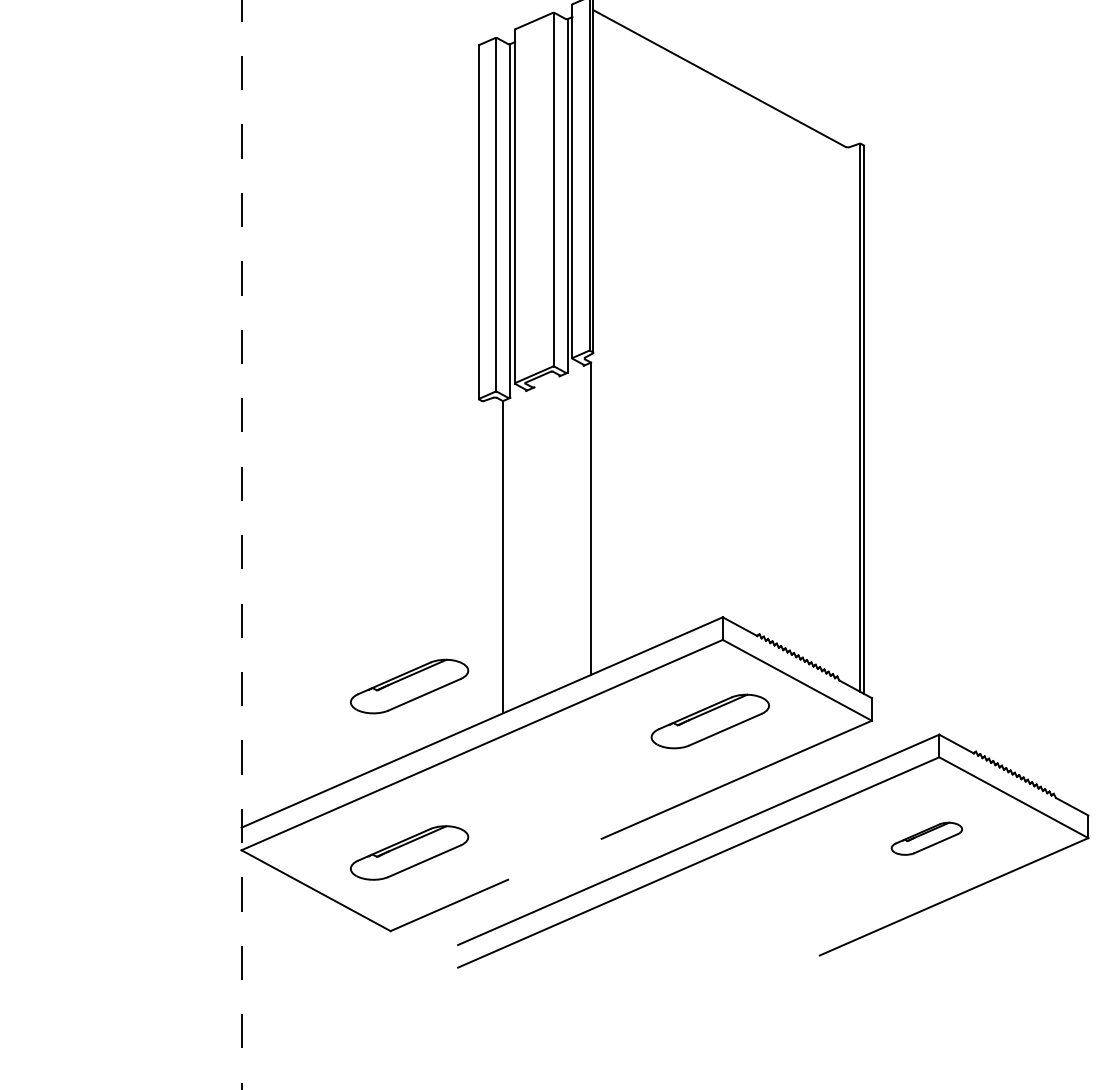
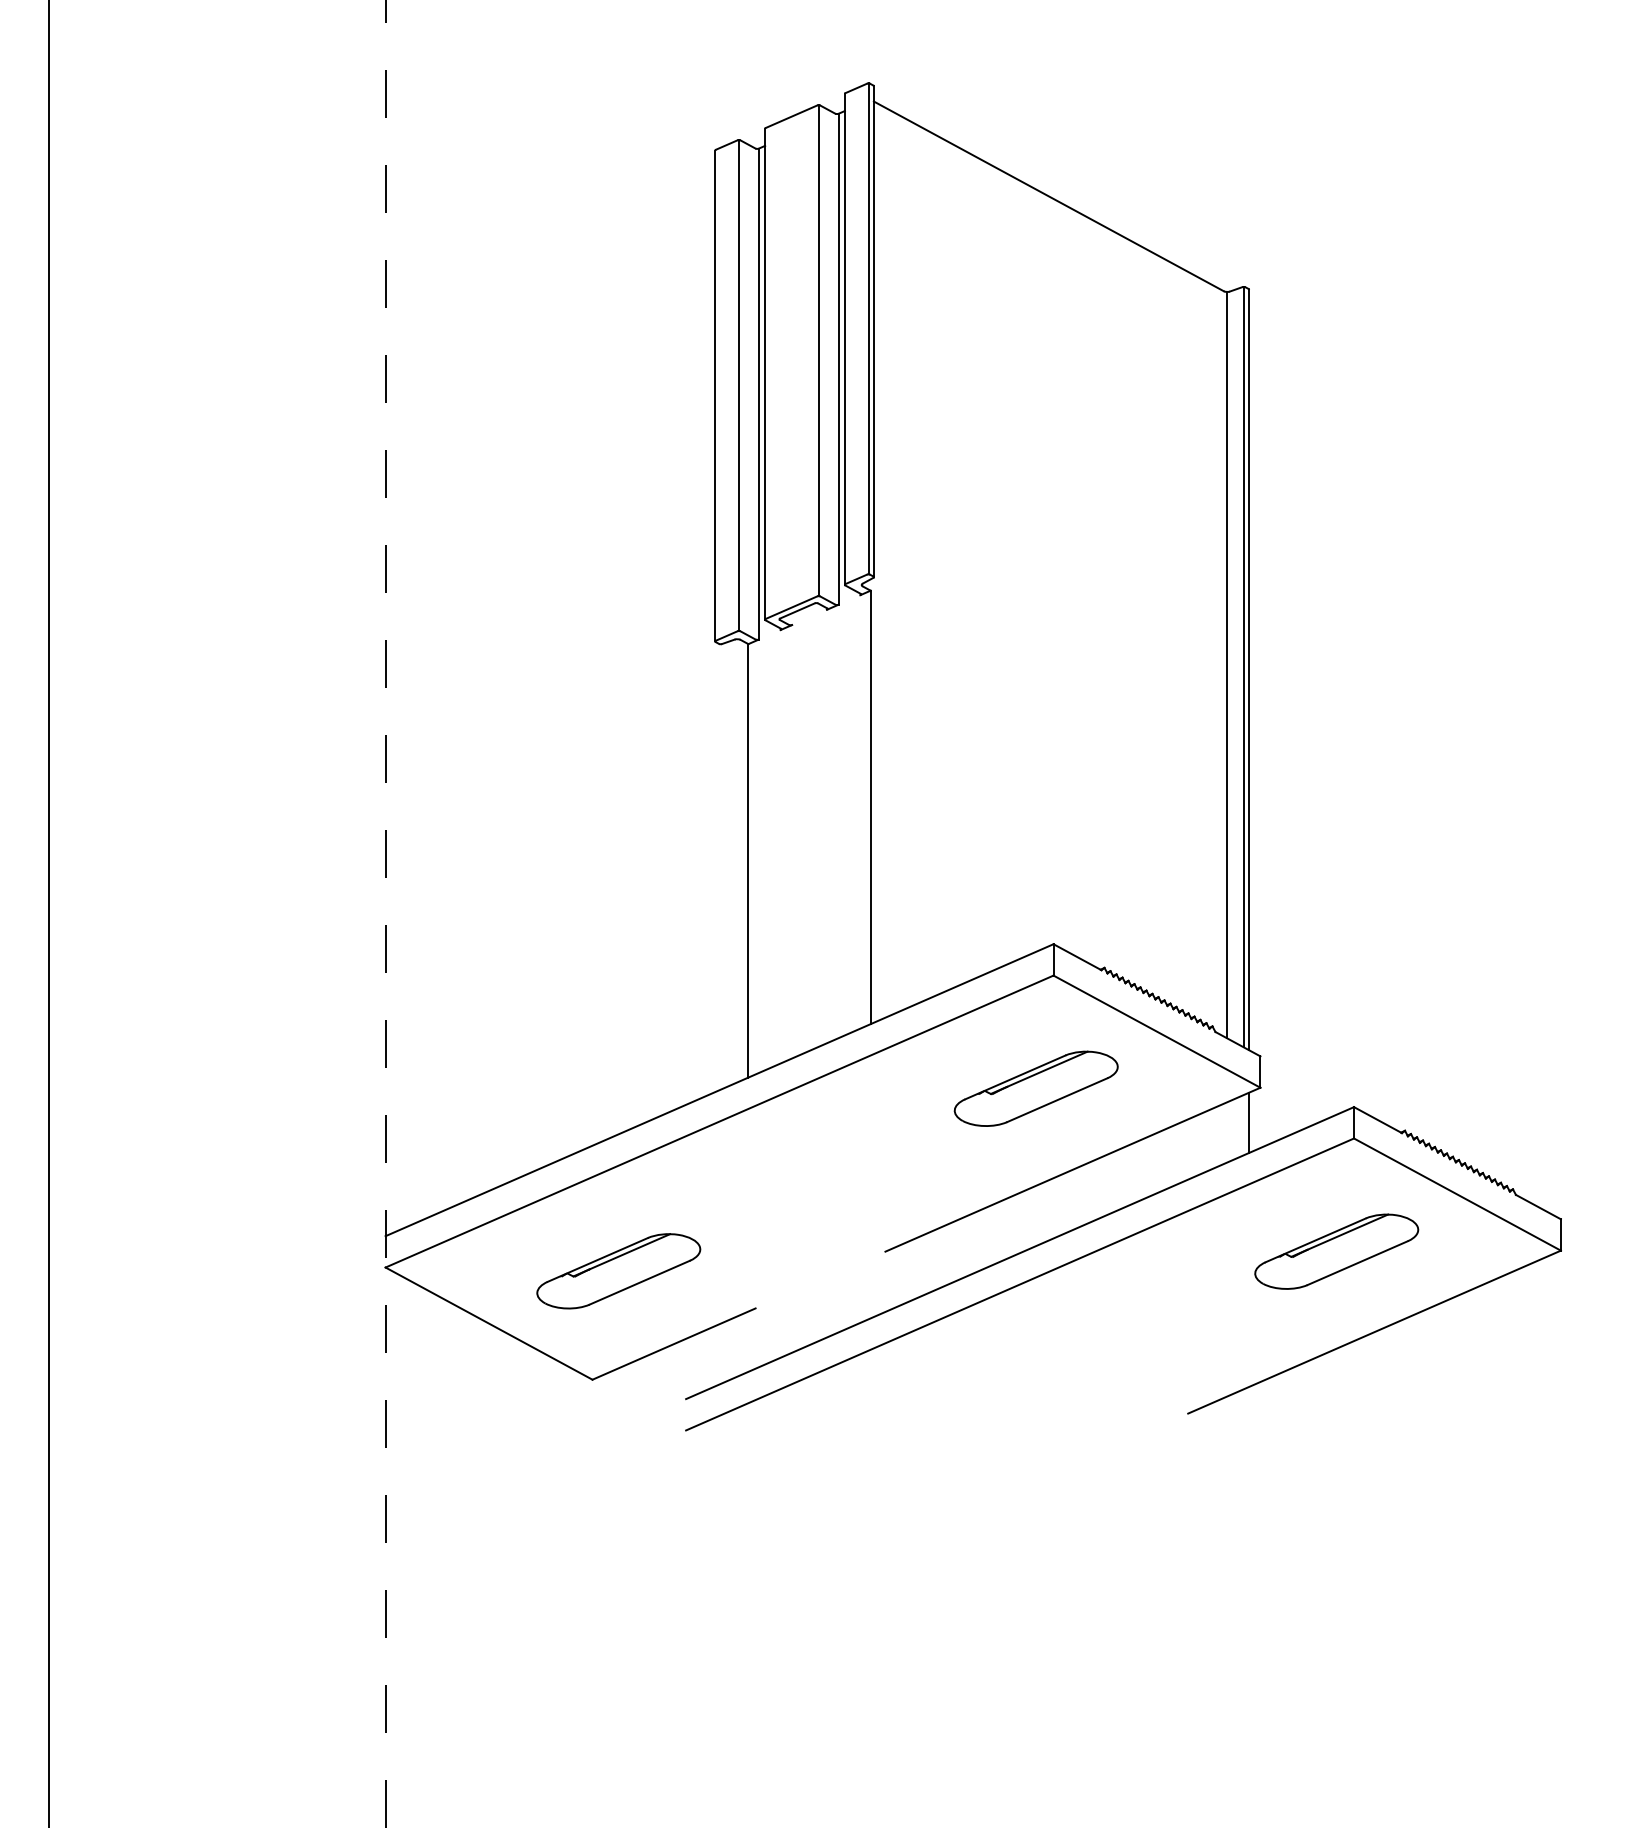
line: (847, 415) -> (1226, 664), added
part: (409, 686) -> (618, 1040), removed
line: (863, 745) -> (1249, 1122), added
part: (926, 838) -> (1336, 1251), size x1.67

